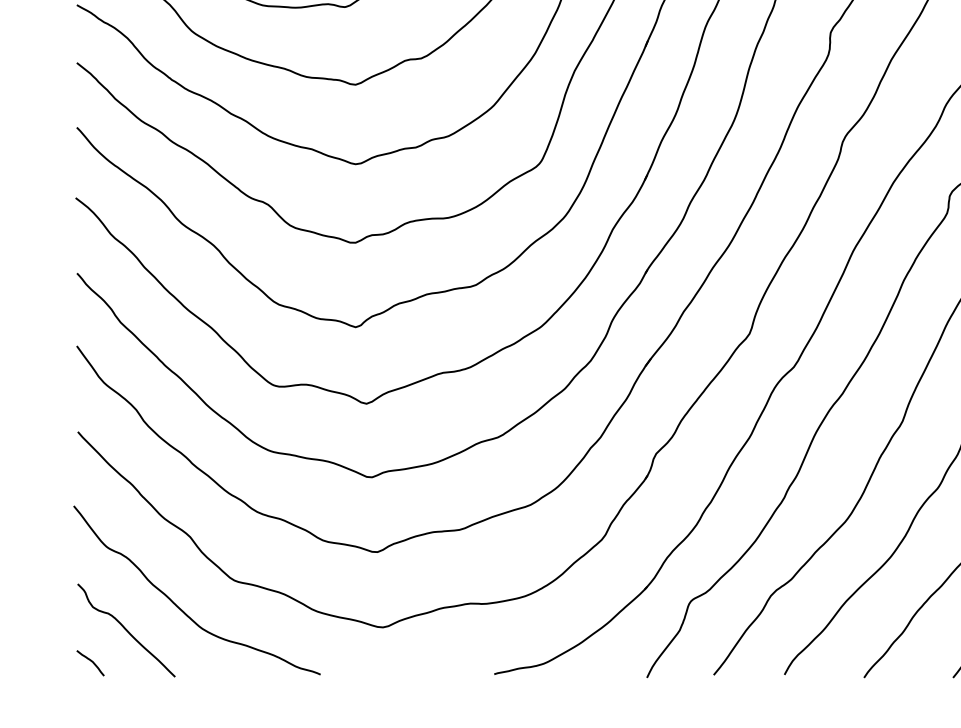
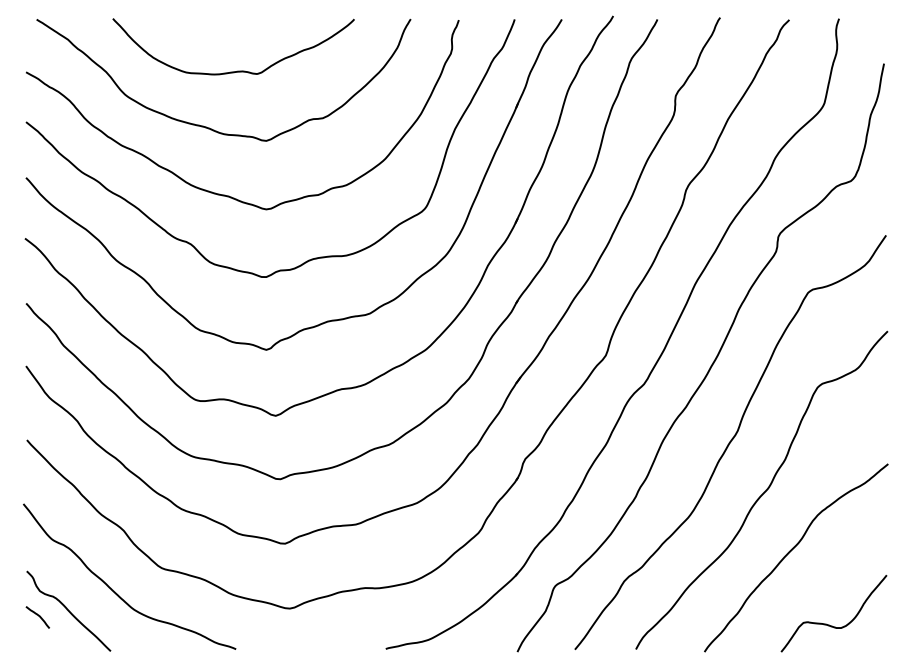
curve: (91, 662) -> (38, 616), moved

